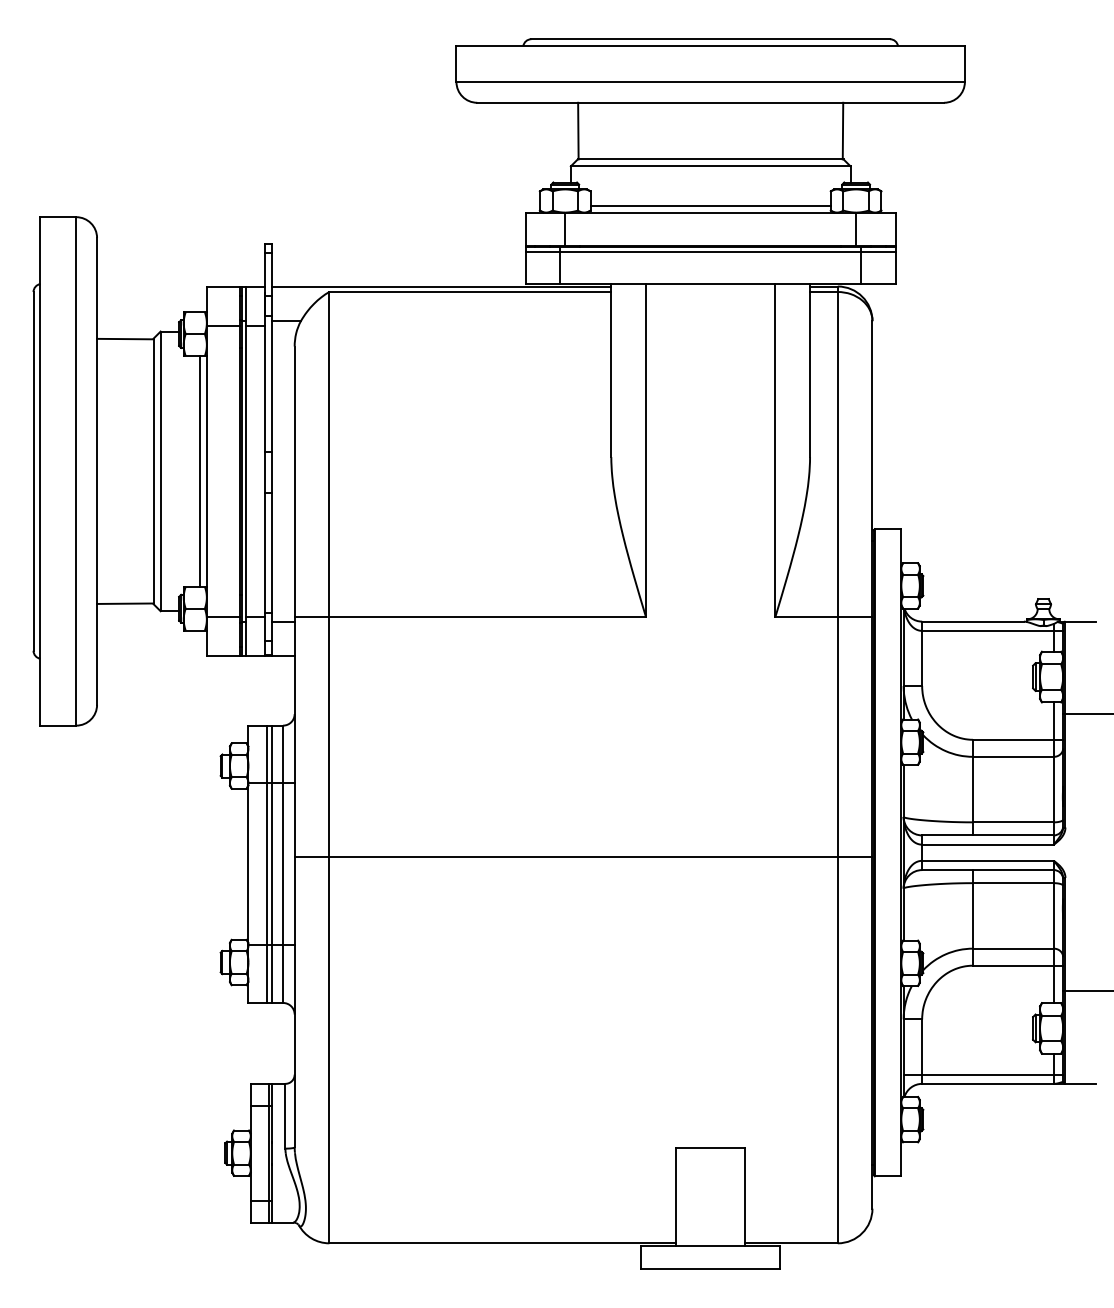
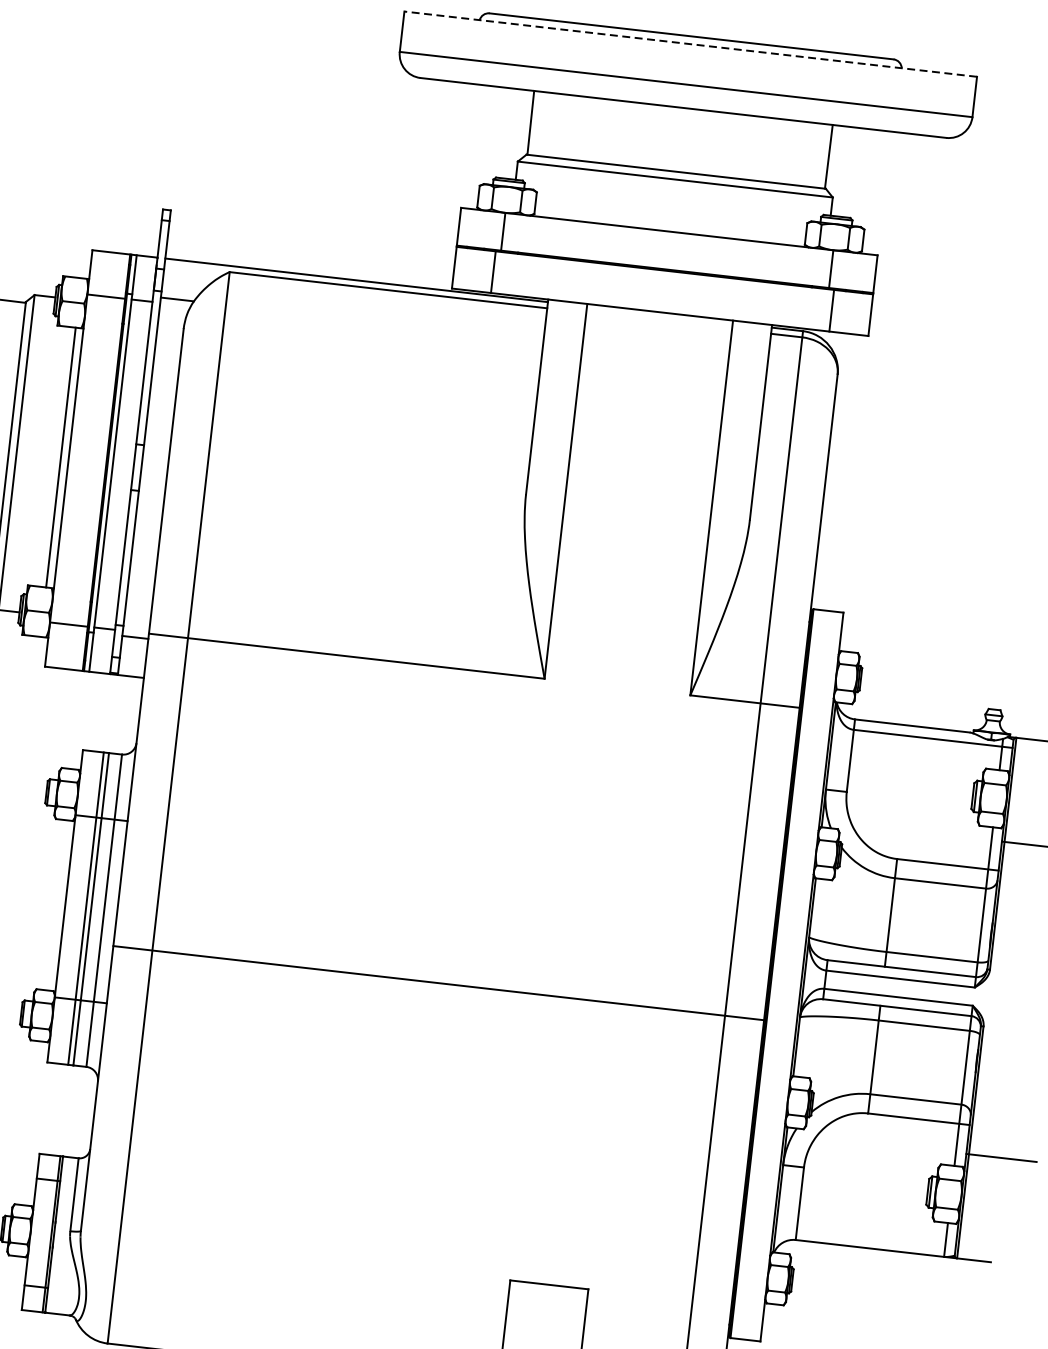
line: (710, 46) -> (690, 44), solid -> dashed
line: (710, 205) -> (670, 223), removed
line: (710, 251) -> (664, 275), removed
line: (583, 857) -> (438, 983), moved
line: (983, 1074) -> (866, 1237), removed

